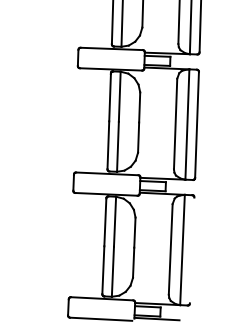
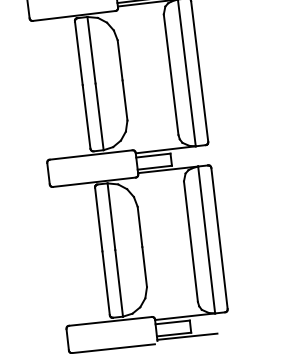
line: (191, 250) -> (218, 238), added

